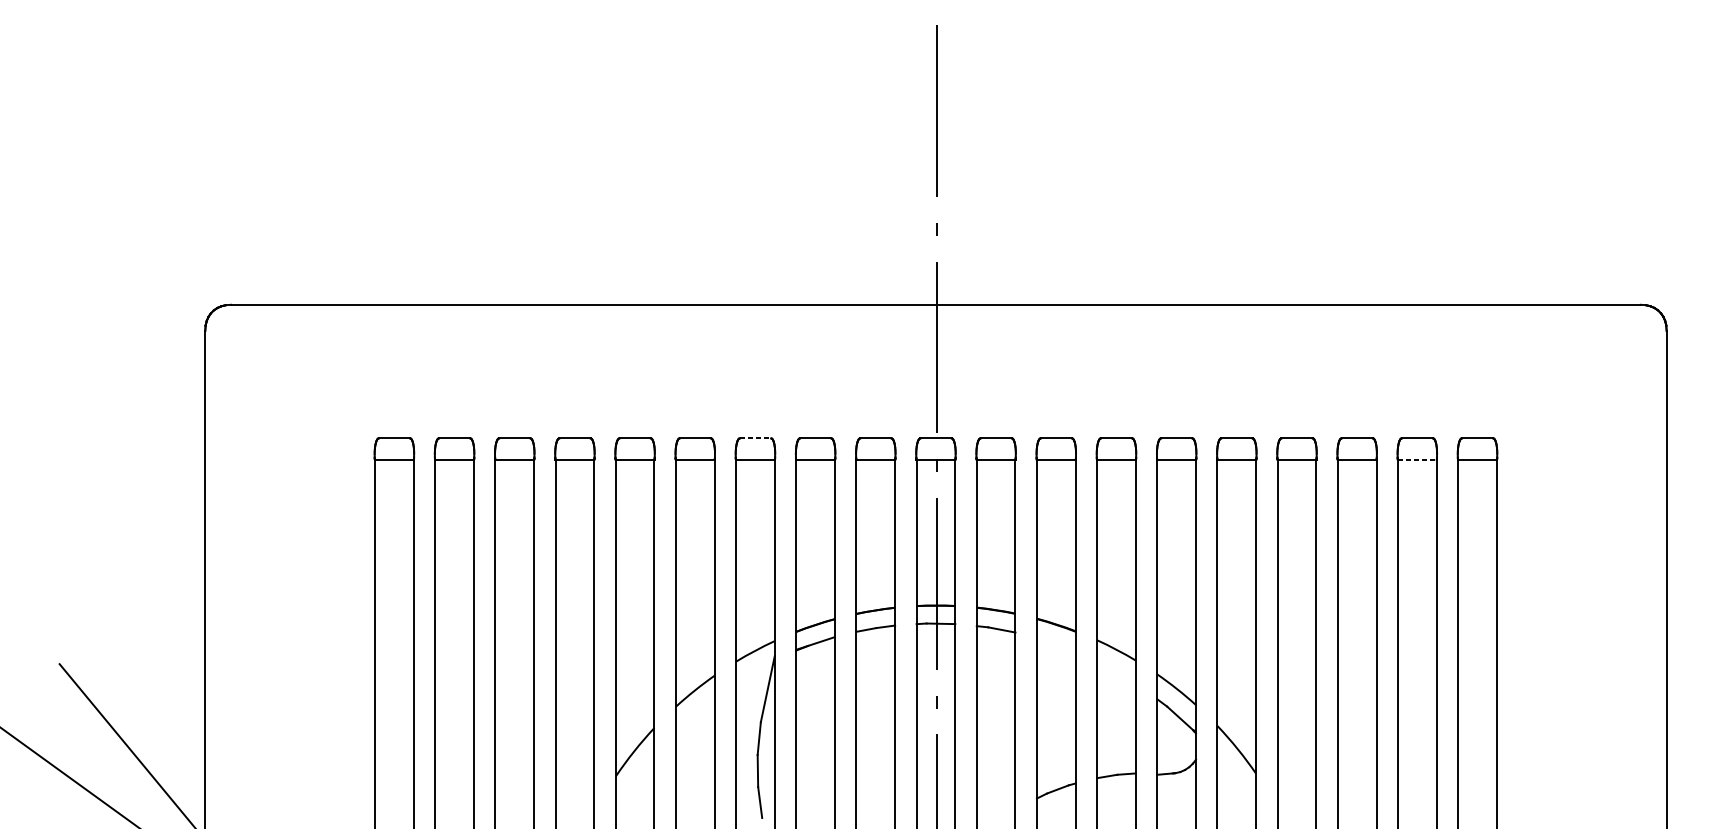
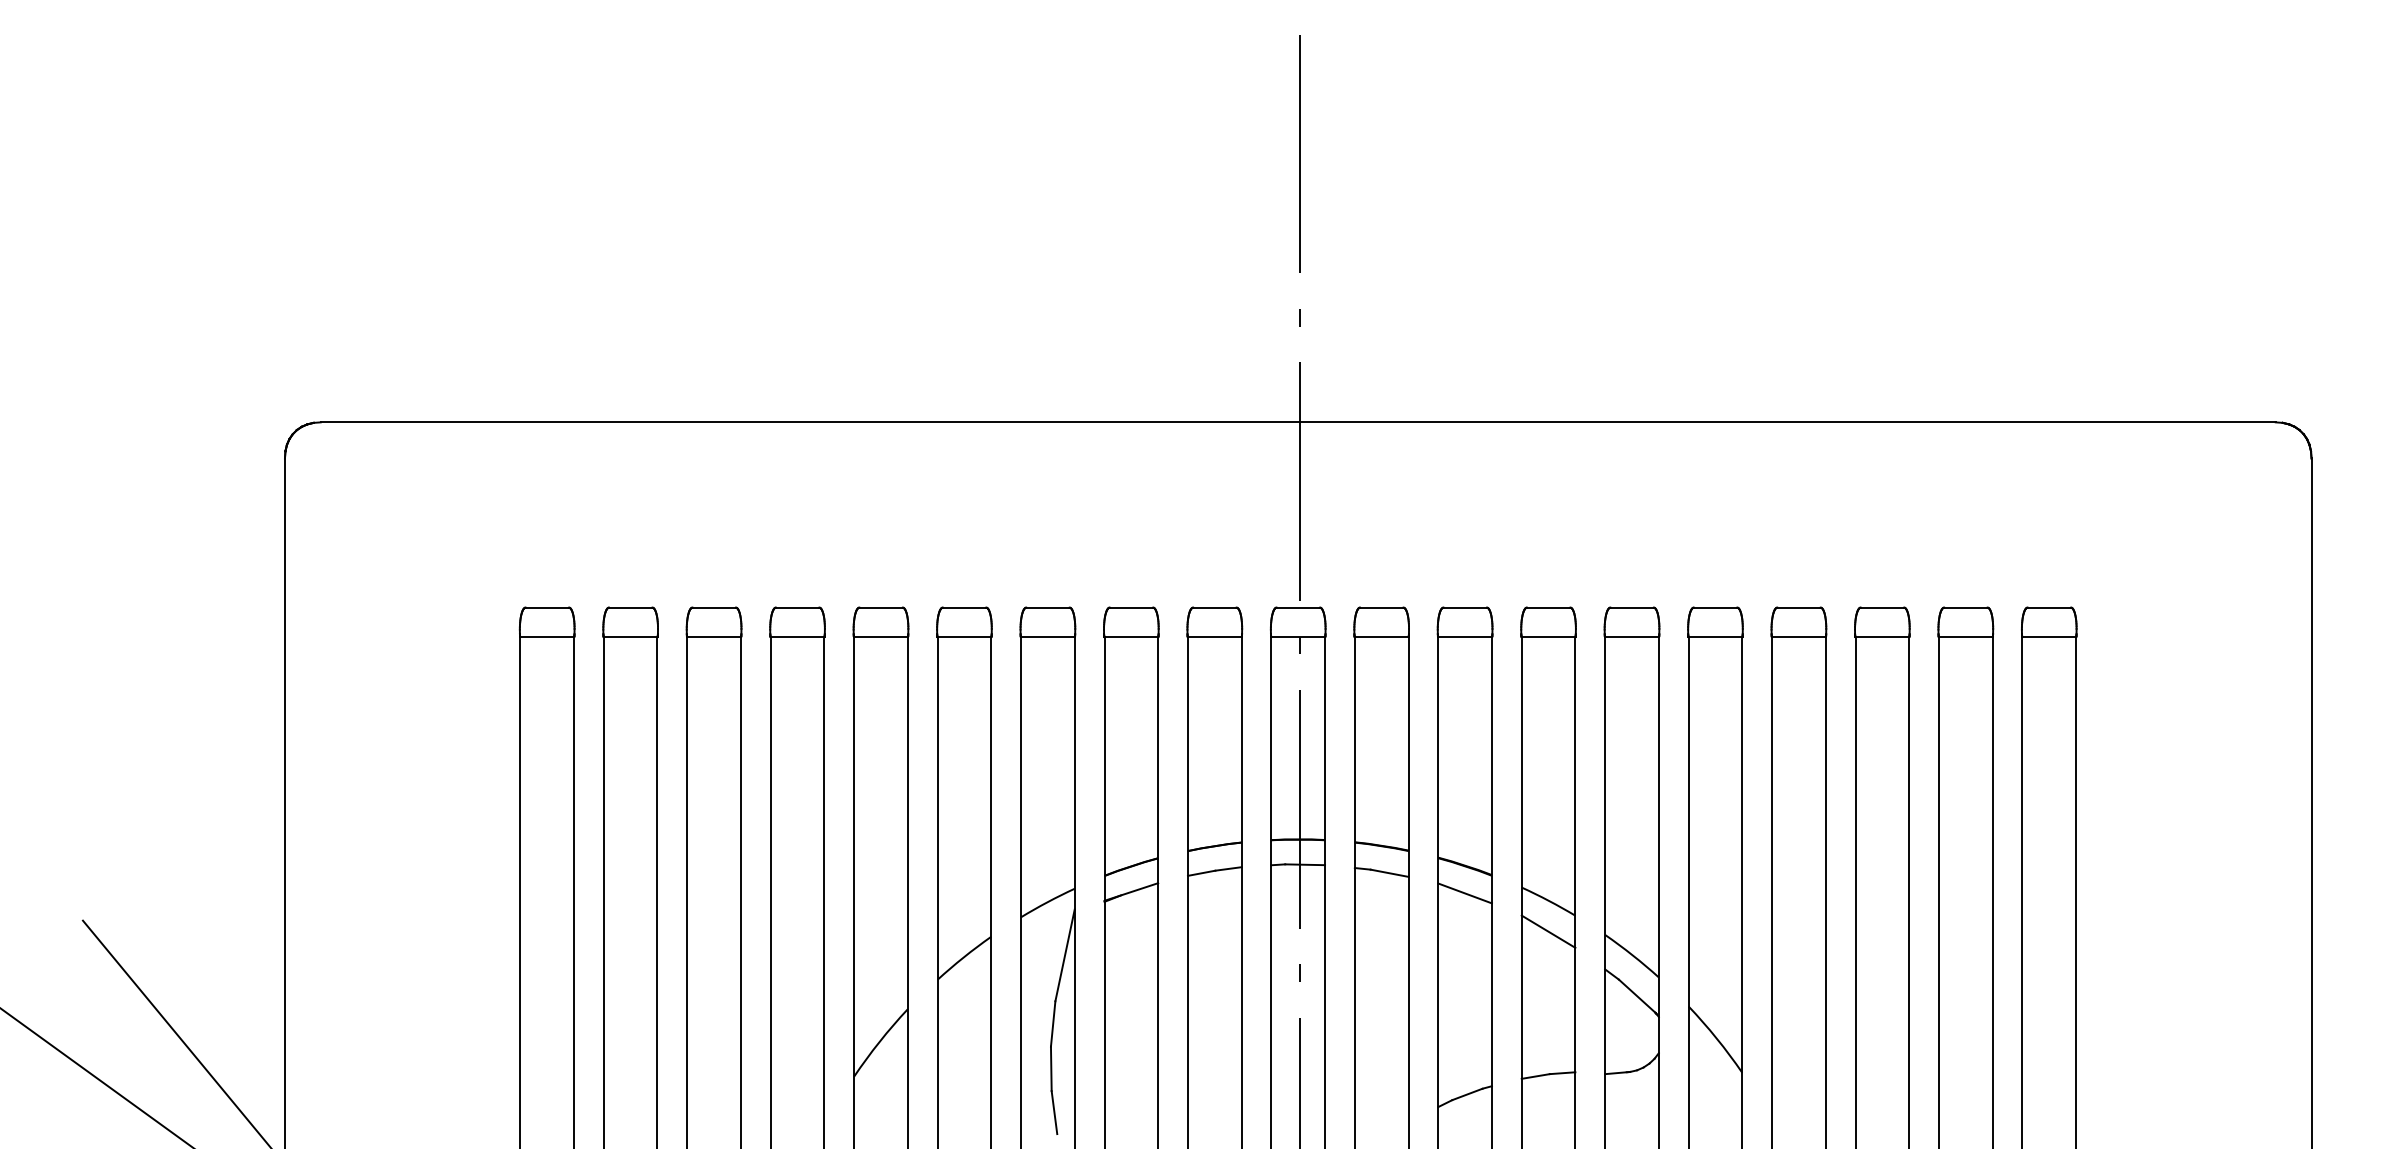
line: (755, 438) -> (1047, 607), dashed -> solid
line: (1417, 459) -> (1966, 636), dashed -> solid
line: (1055, 644) -> (1464, 893), added
line: (1116, 671) -> (1548, 931), added

